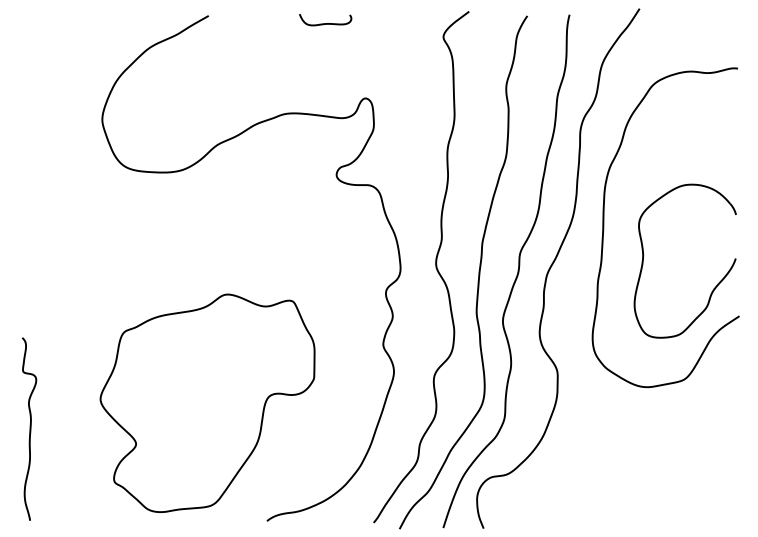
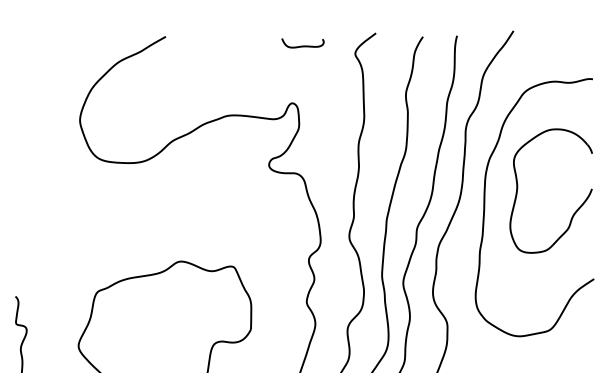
curve: (325, 23) -> (302, 46), moved
part: (717, 283) -> (577, 209), moved

